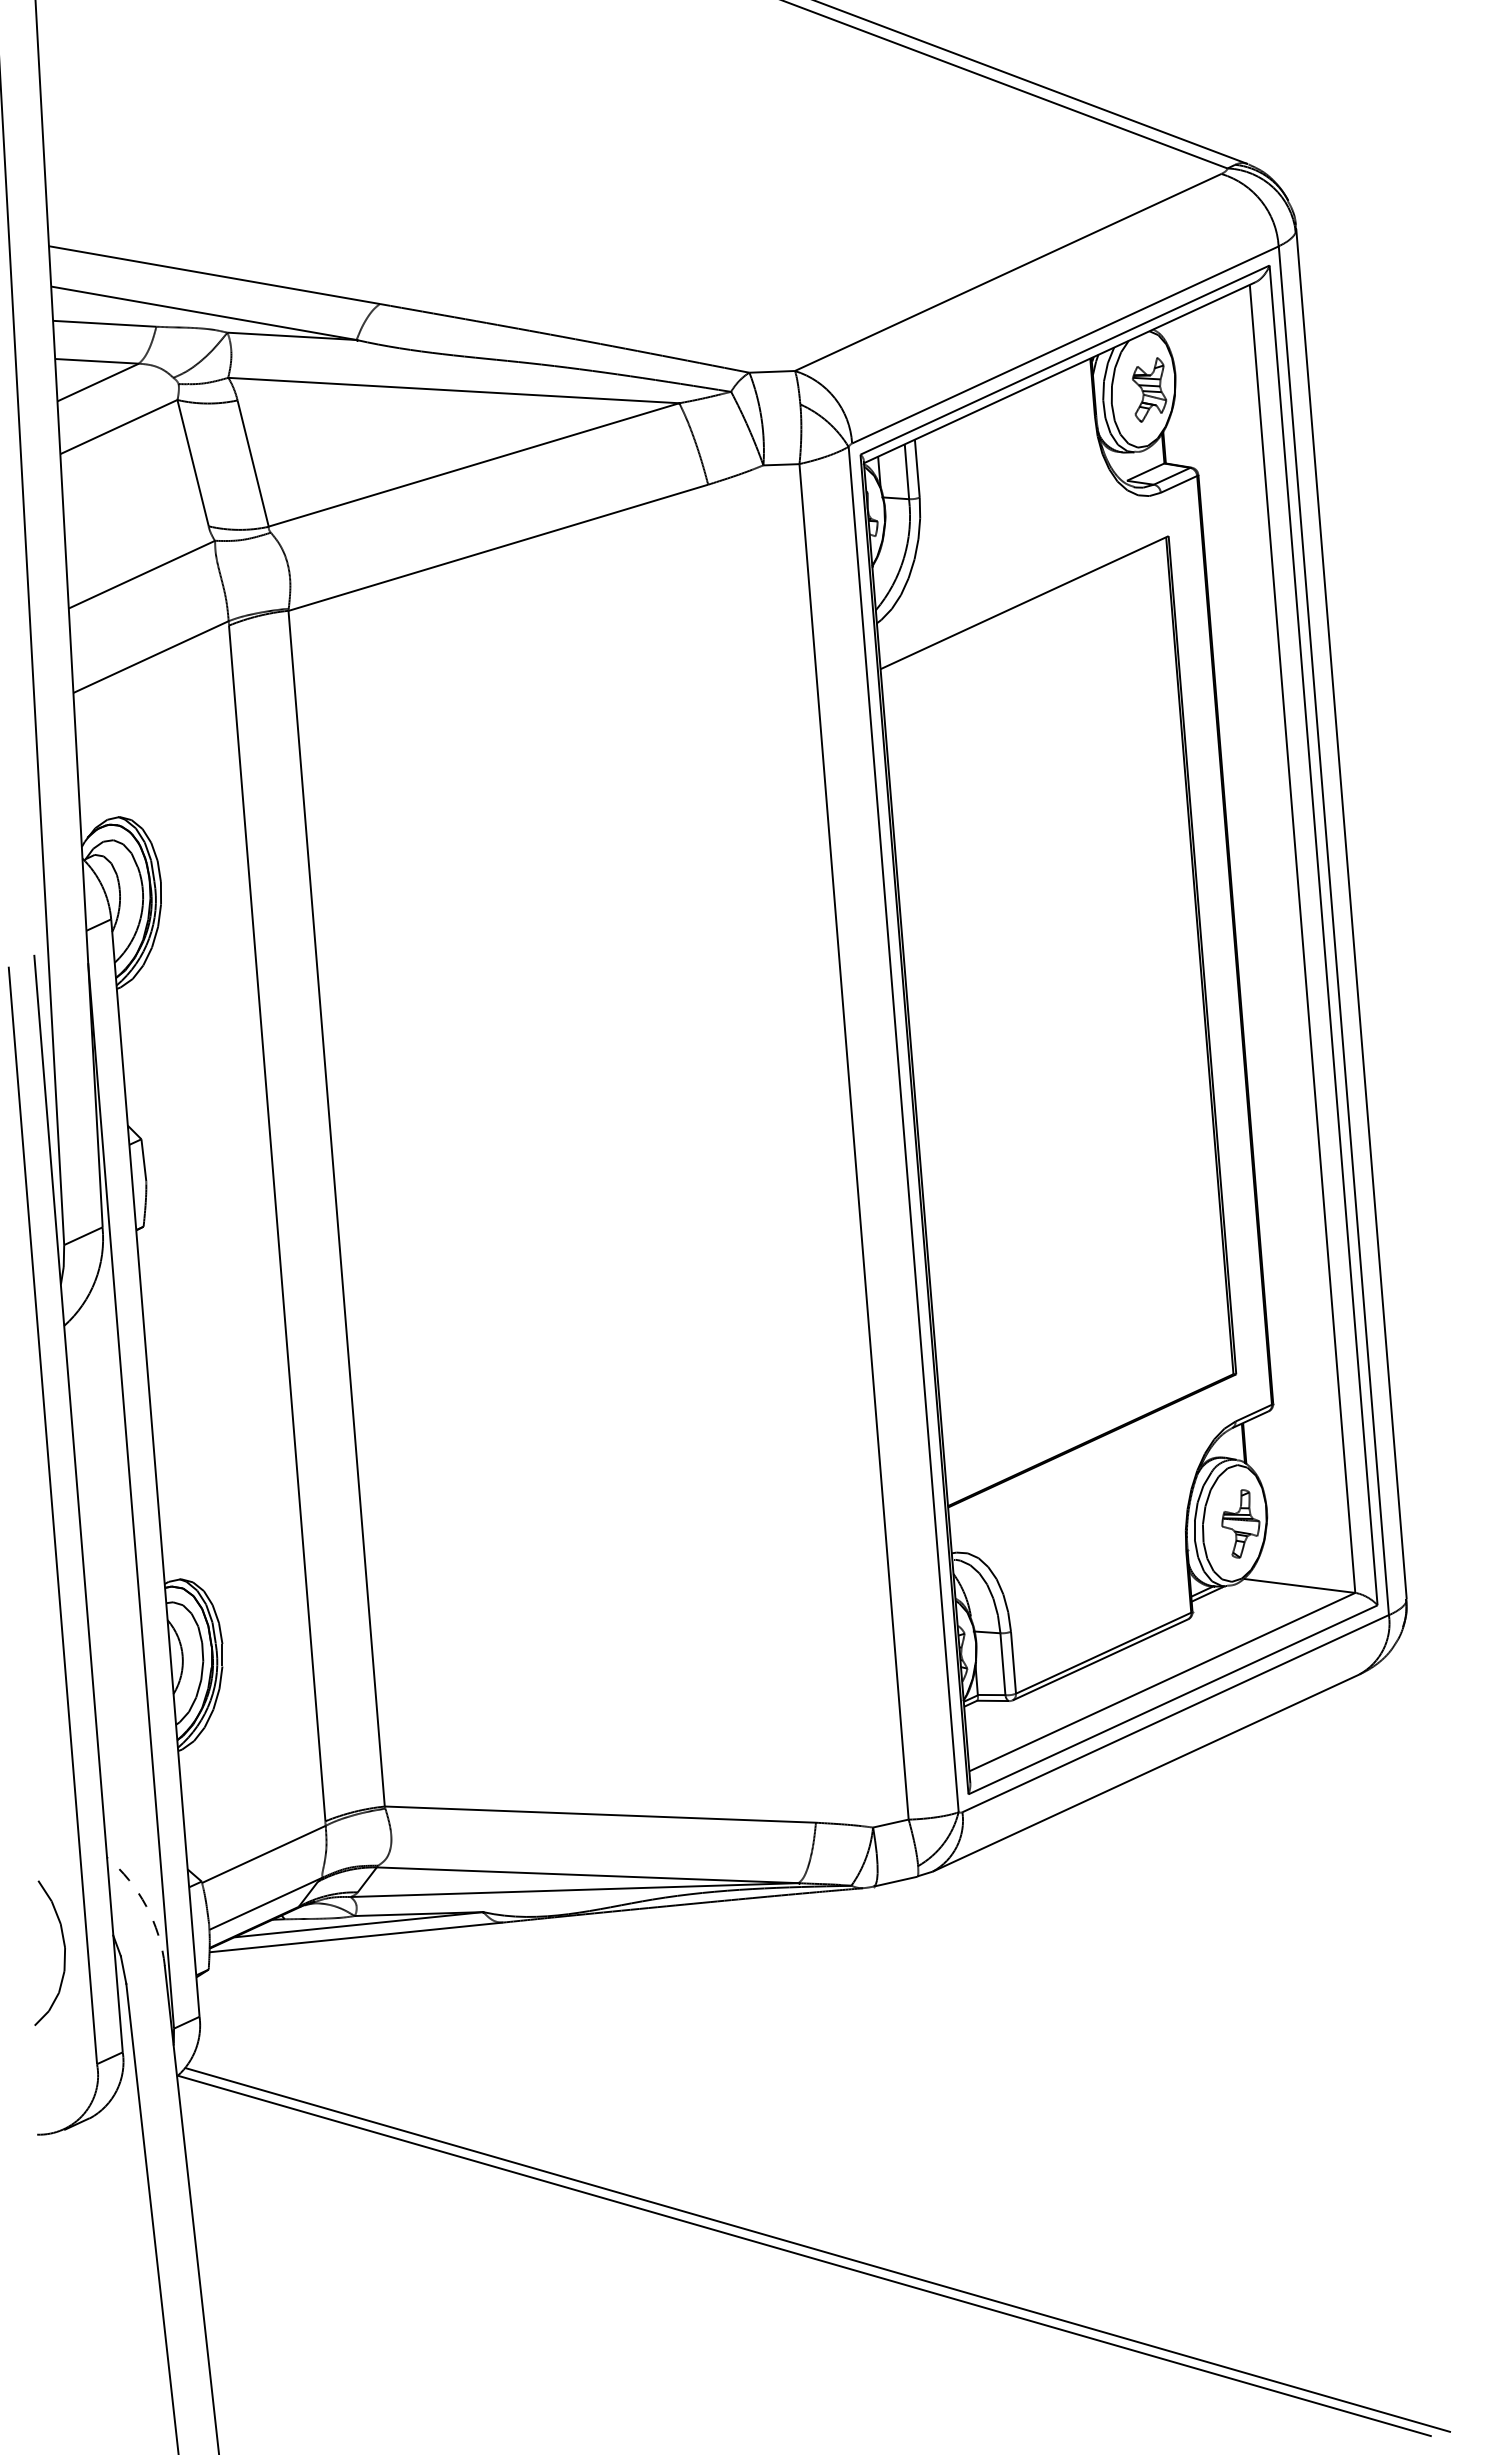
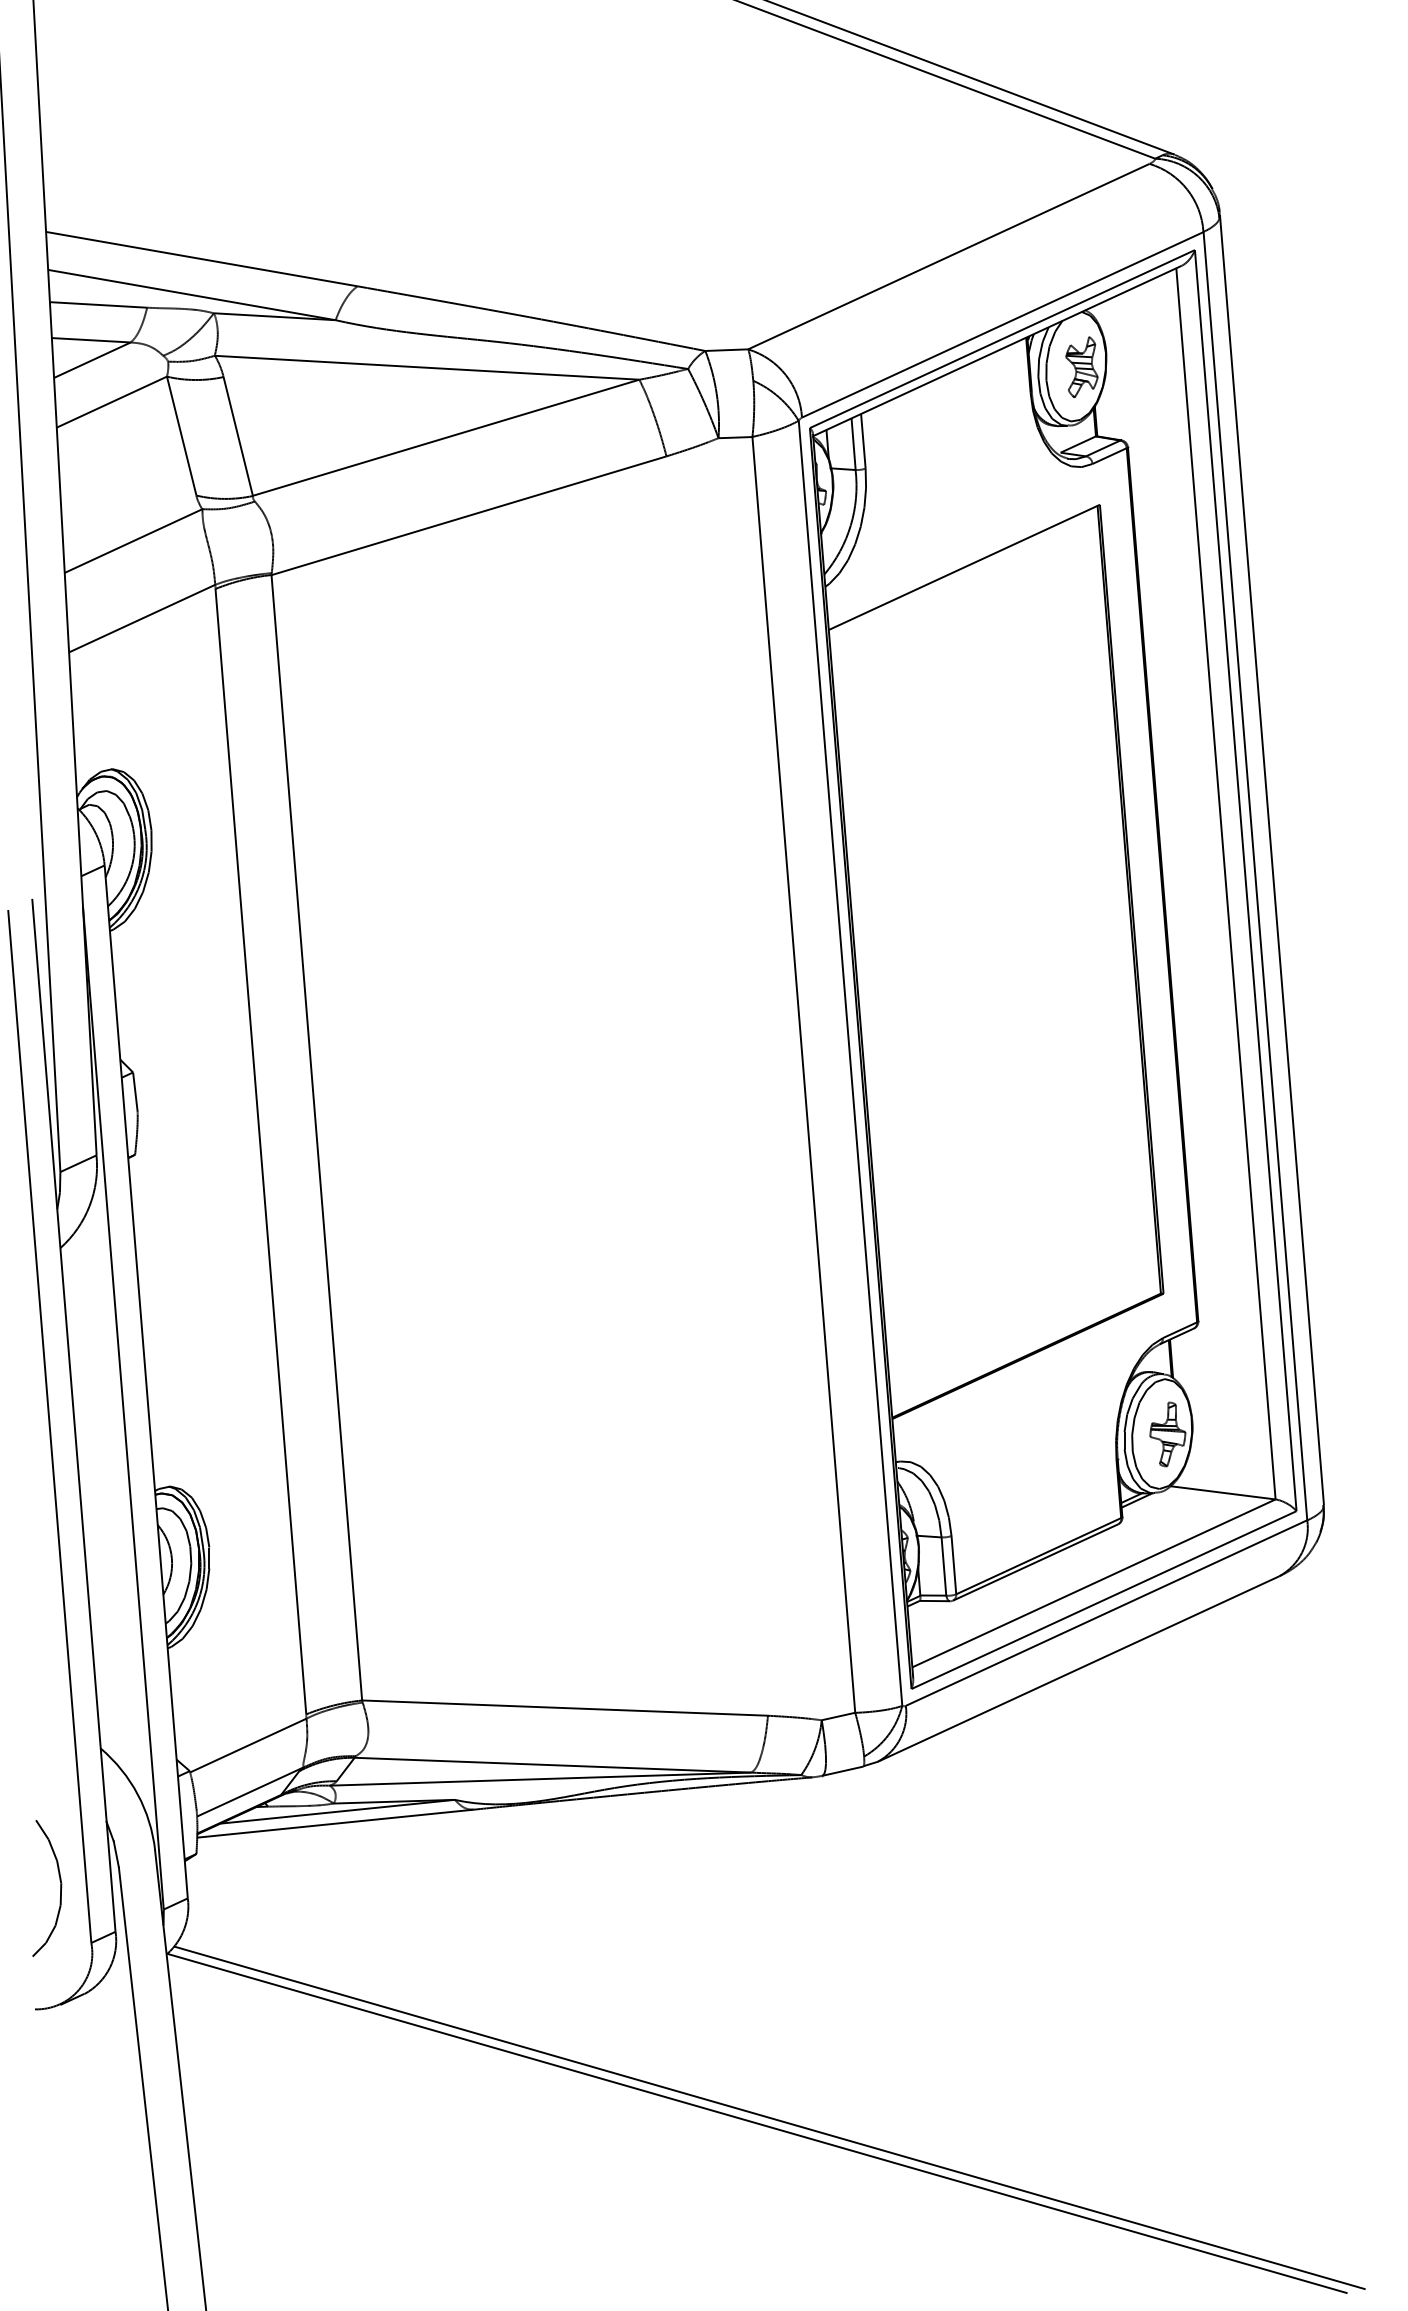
arc: (146, 1906) -> (137, 1794), dashed -> solid
part: (64, 1952) -> (60, 1887), moved

